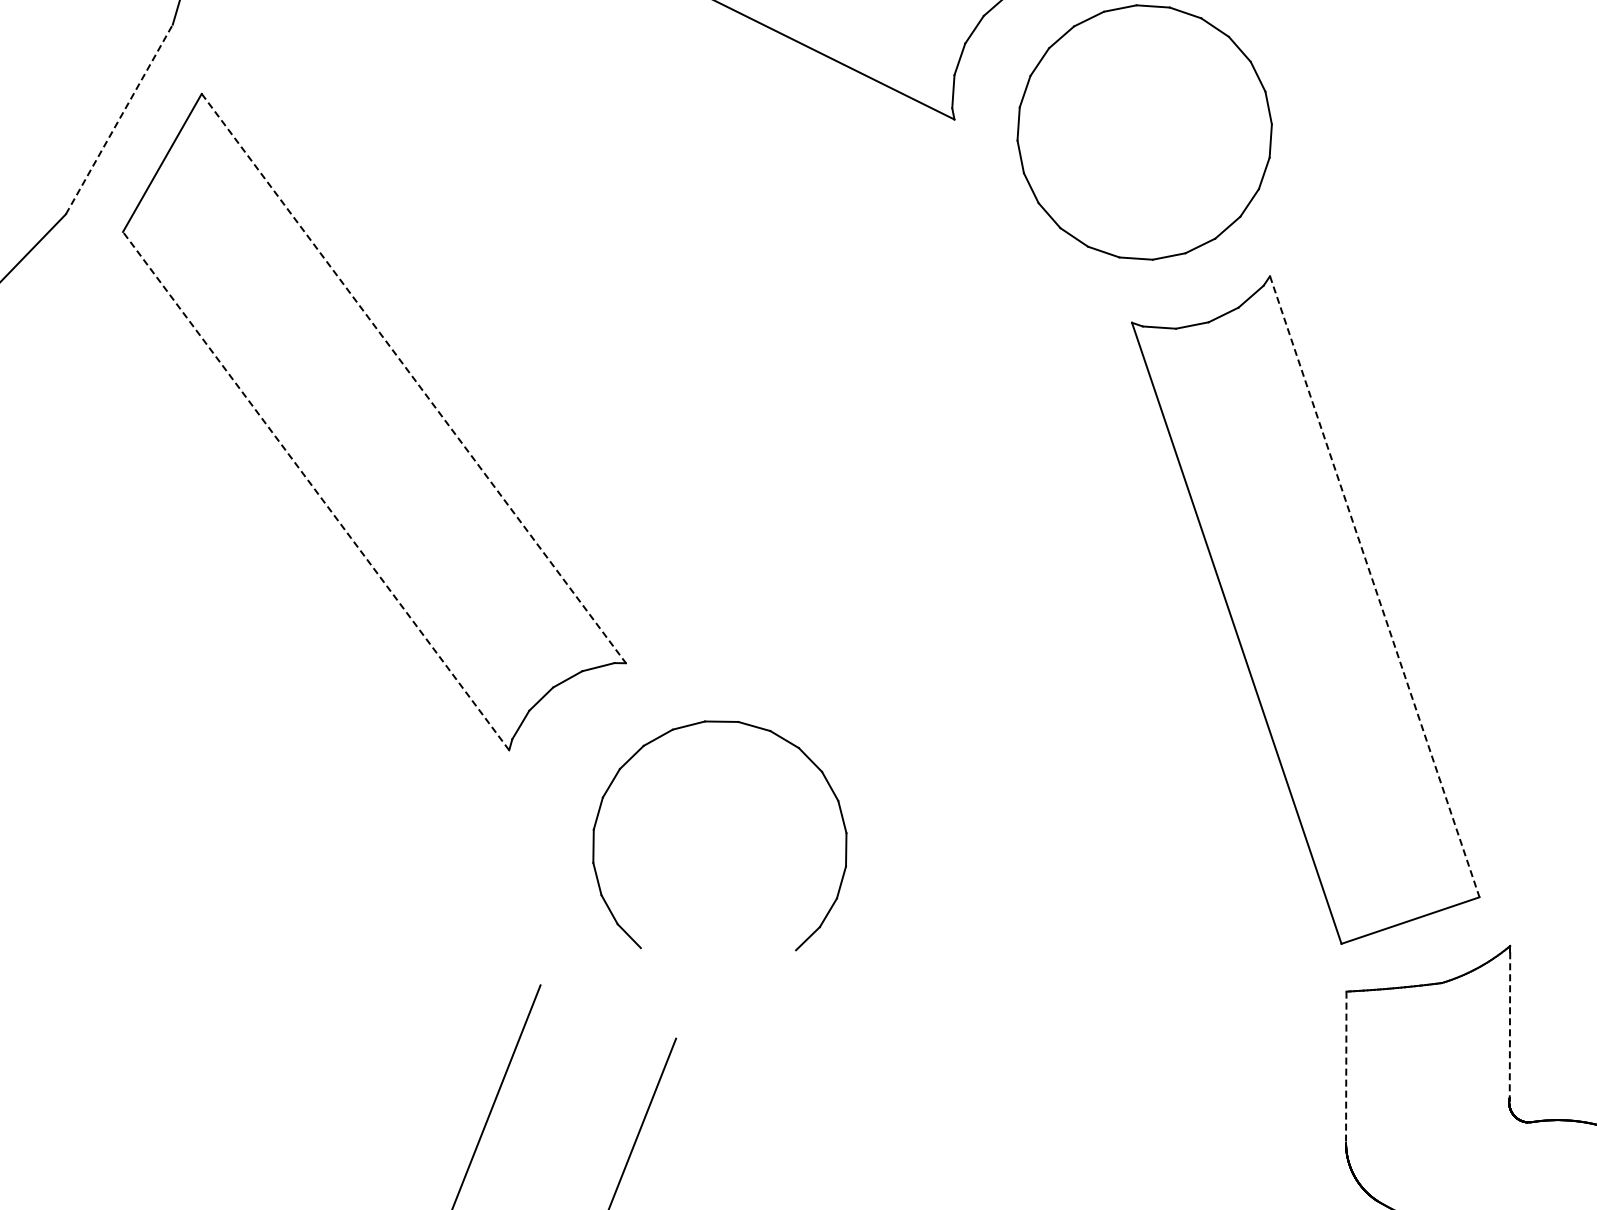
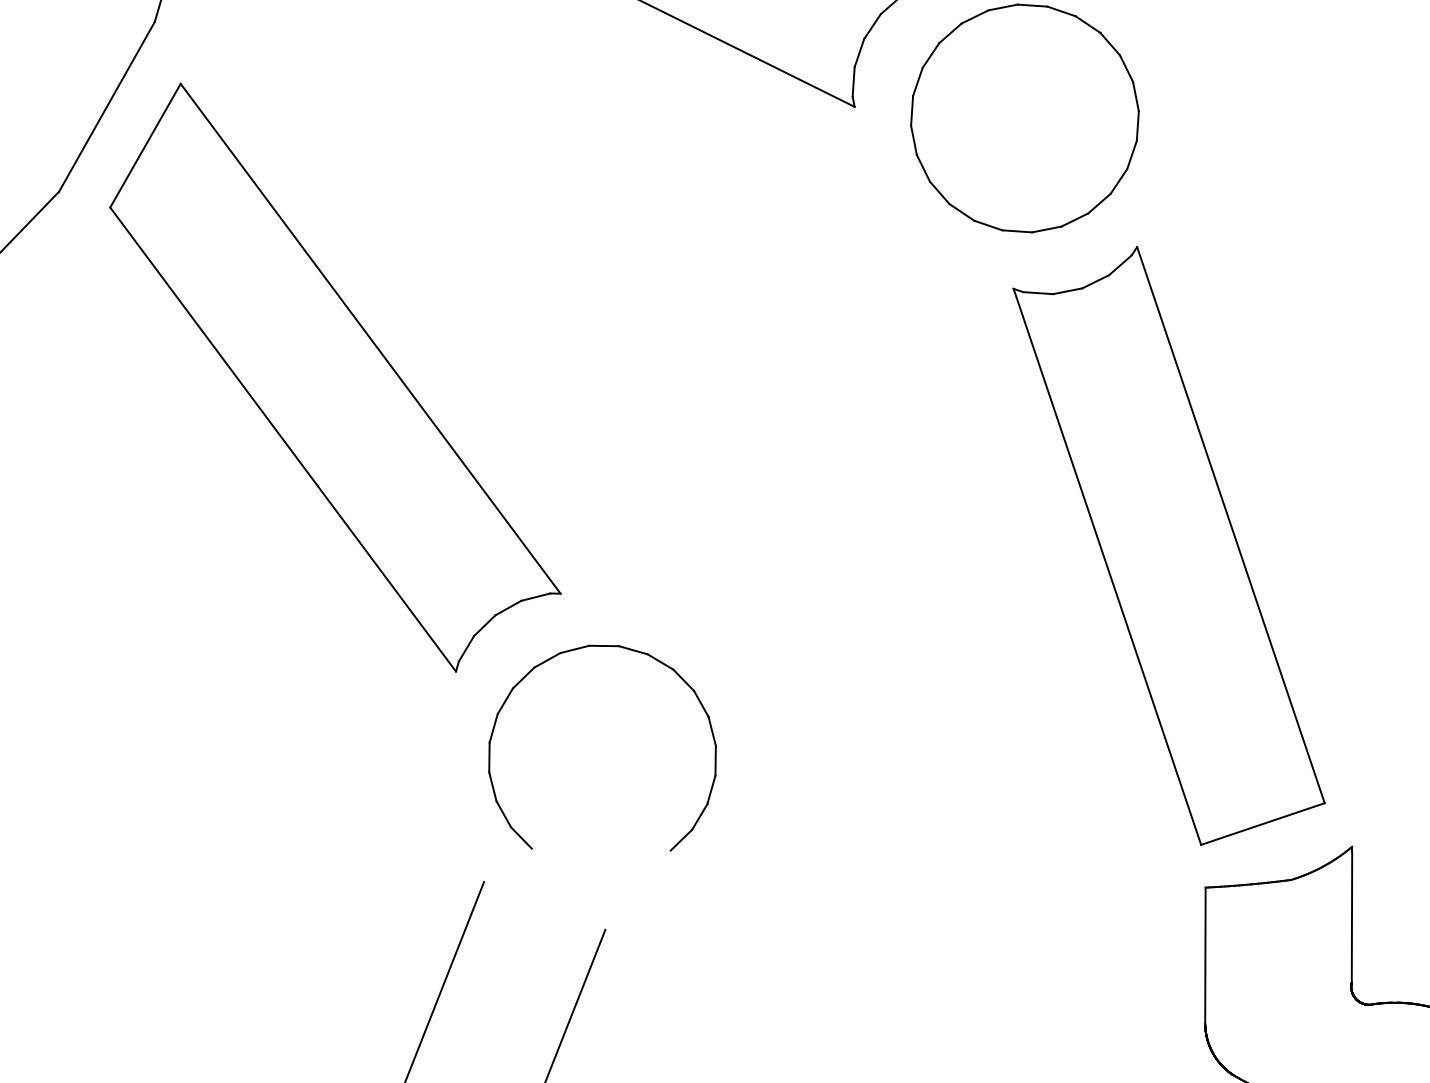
line: (119, 119) -> (107, 106), dashed -> solid
line: (414, 378) -> (371, 338), dashed -> solid
line: (315, 490) -> (282, 438), dashed -> solid
line: (1374, 586) -> (1230, 524), dashed -> solid
part: (690, 726) -> (576, 650), moved
line: (1509, 1025) -> (1351, 917), dashed -> solid
line: (1346, 1067) -> (1205, 955), dashed -> solid

